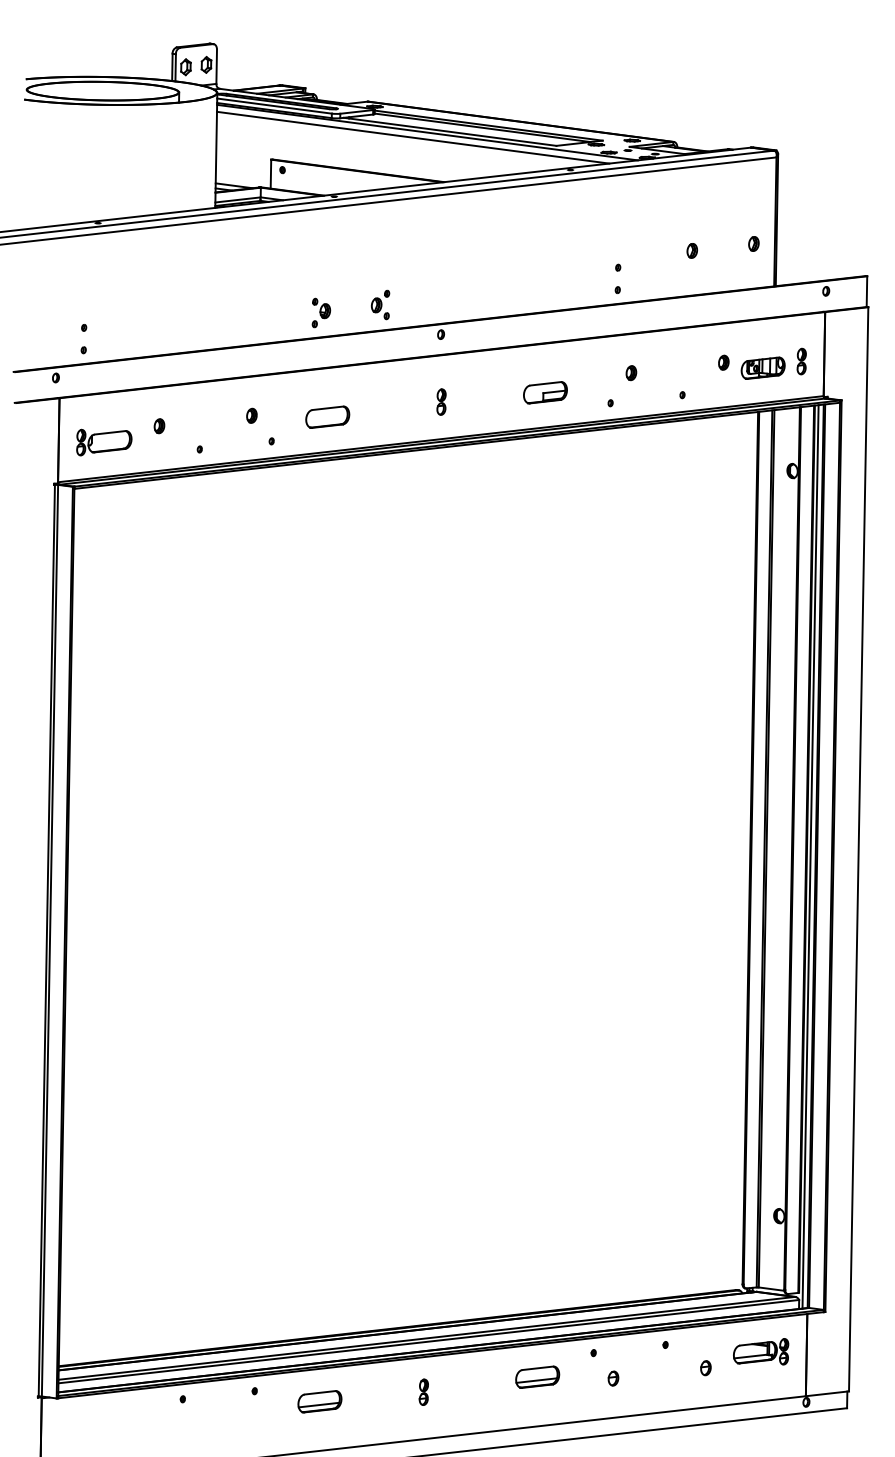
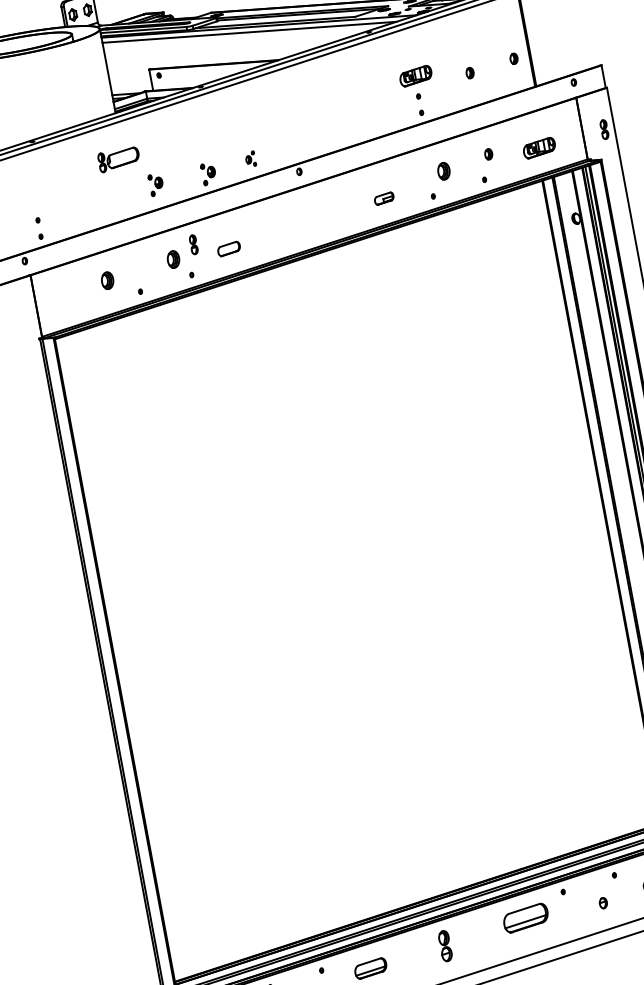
part: (619, 239) -> (415, 75), added
part: (380, 304) -> (250, 158), size x0.7
part: (249, 312) -> (156, 184), added
part: (801, 361) -> (604, 129), moved
part: (723, 362) -> (488, 154), moved
part: (631, 373) -> (444, 171), size x1.6
part: (545, 392) -> (384, 198), size x0.6
part: (441, 401) -> (193, 244), moved
part: (251, 415) -> (173, 259), size x1.6
part: (327, 416) -> (228, 248), size x0.7
part: (159, 426) -> (107, 281), size x1.6
part: (104, 442) -> (119, 159), moved
part: (537, 1376) -> (525, 917), size x1.4
part: (613, 1378) -> (603, 903), moved
part: (423, 1391) -> (444, 945), size x1.6

